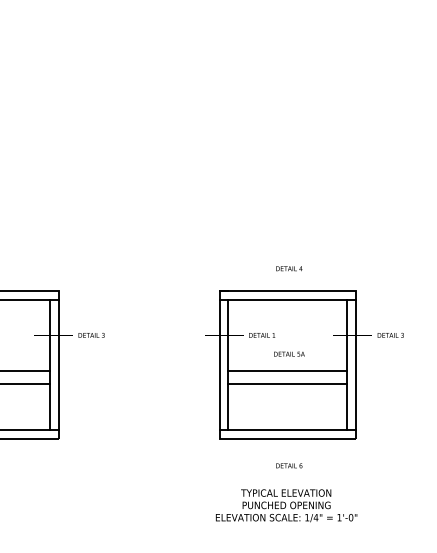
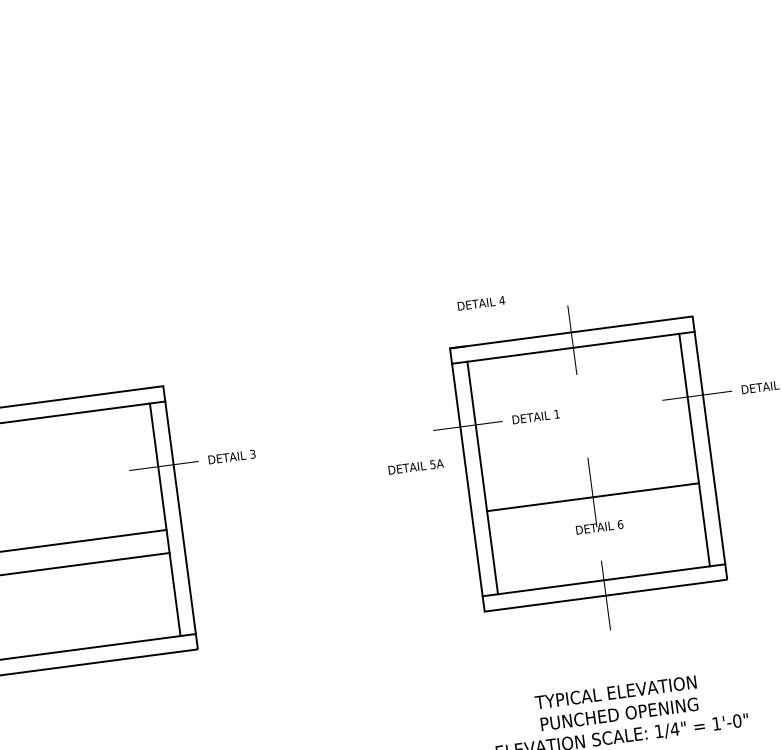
text: (289, 268) -> (481, 302), moved
text: (289, 353) -> (416, 465), moved
line: (287, 370) -> (589, 473), removed
text: (289, 465) -> (600, 526), moved

